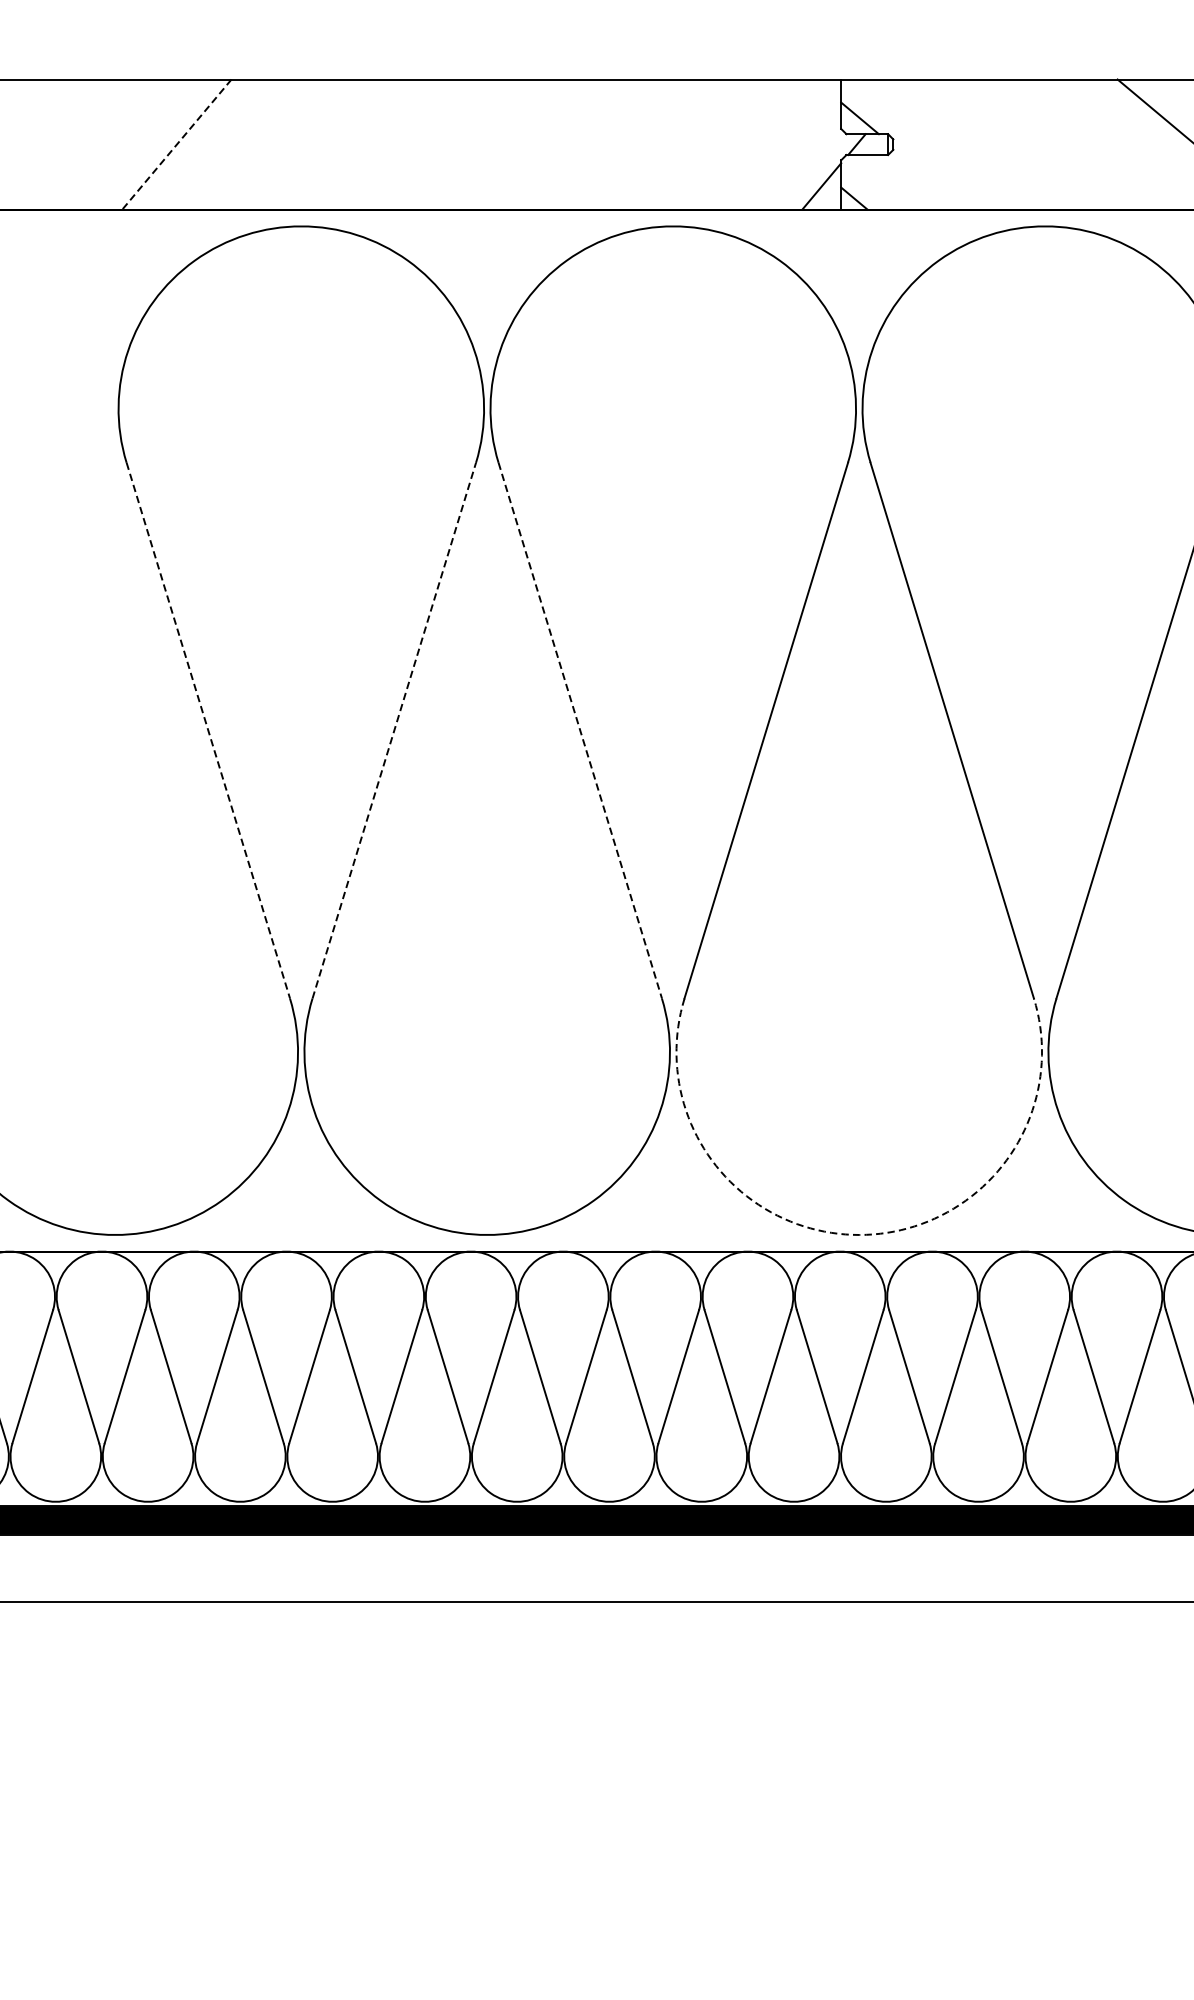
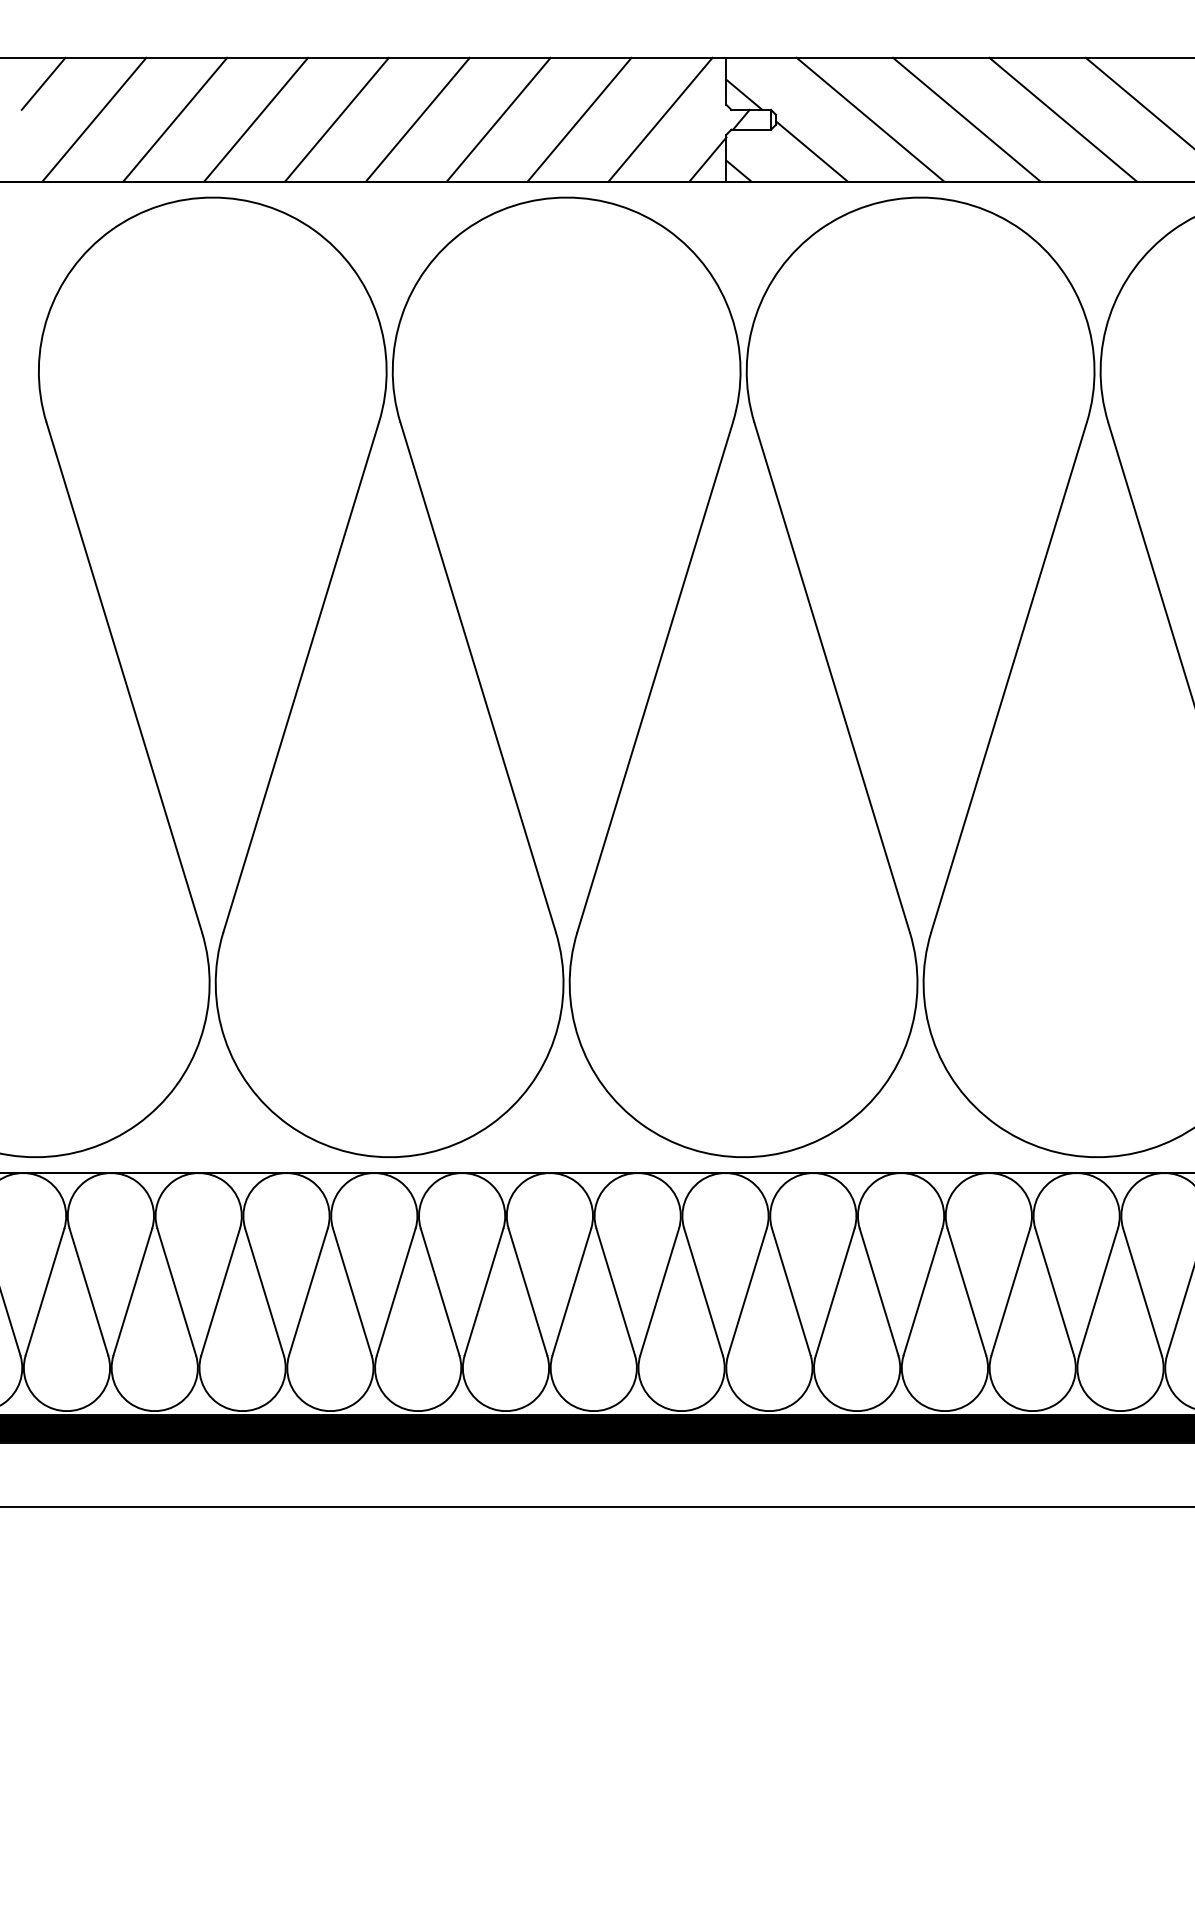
line: (123, 106) -> (43, 83), added
line: (177, 144) -> (94, 119), dashed -> solid
line: (262, 144) -> (175, 119), added
line: (347, 144) -> (256, 119), added
line: (431, 144) -> (336, 119), added
line: (516, 144) -> (417, 119), added
line: (601, 144) -> (498, 119), added
line: (686, 144) -> (579, 119), added
line: (771, 144) -> (660, 119), added
line: (992, 144) -> (870, 119), added
line: (1093, 144) -> (966, 119), added
line: (930, 177) -> (811, 151), added
line: (394, 729) -> (301, 676), dashed -> solid
line: (208, 730) -> (124, 677), dashed -> solid
line: (580, 730) -> (478, 677), dashed -> solid
arc: (859, 1235) -> (743, 1157), dashed -> solid

